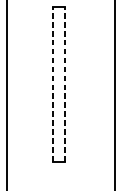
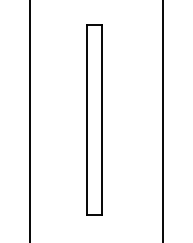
line: (53, 84) -> (87, 119), dashed -> solid
line: (65, 84) -> (102, 119), dashed -> solid

